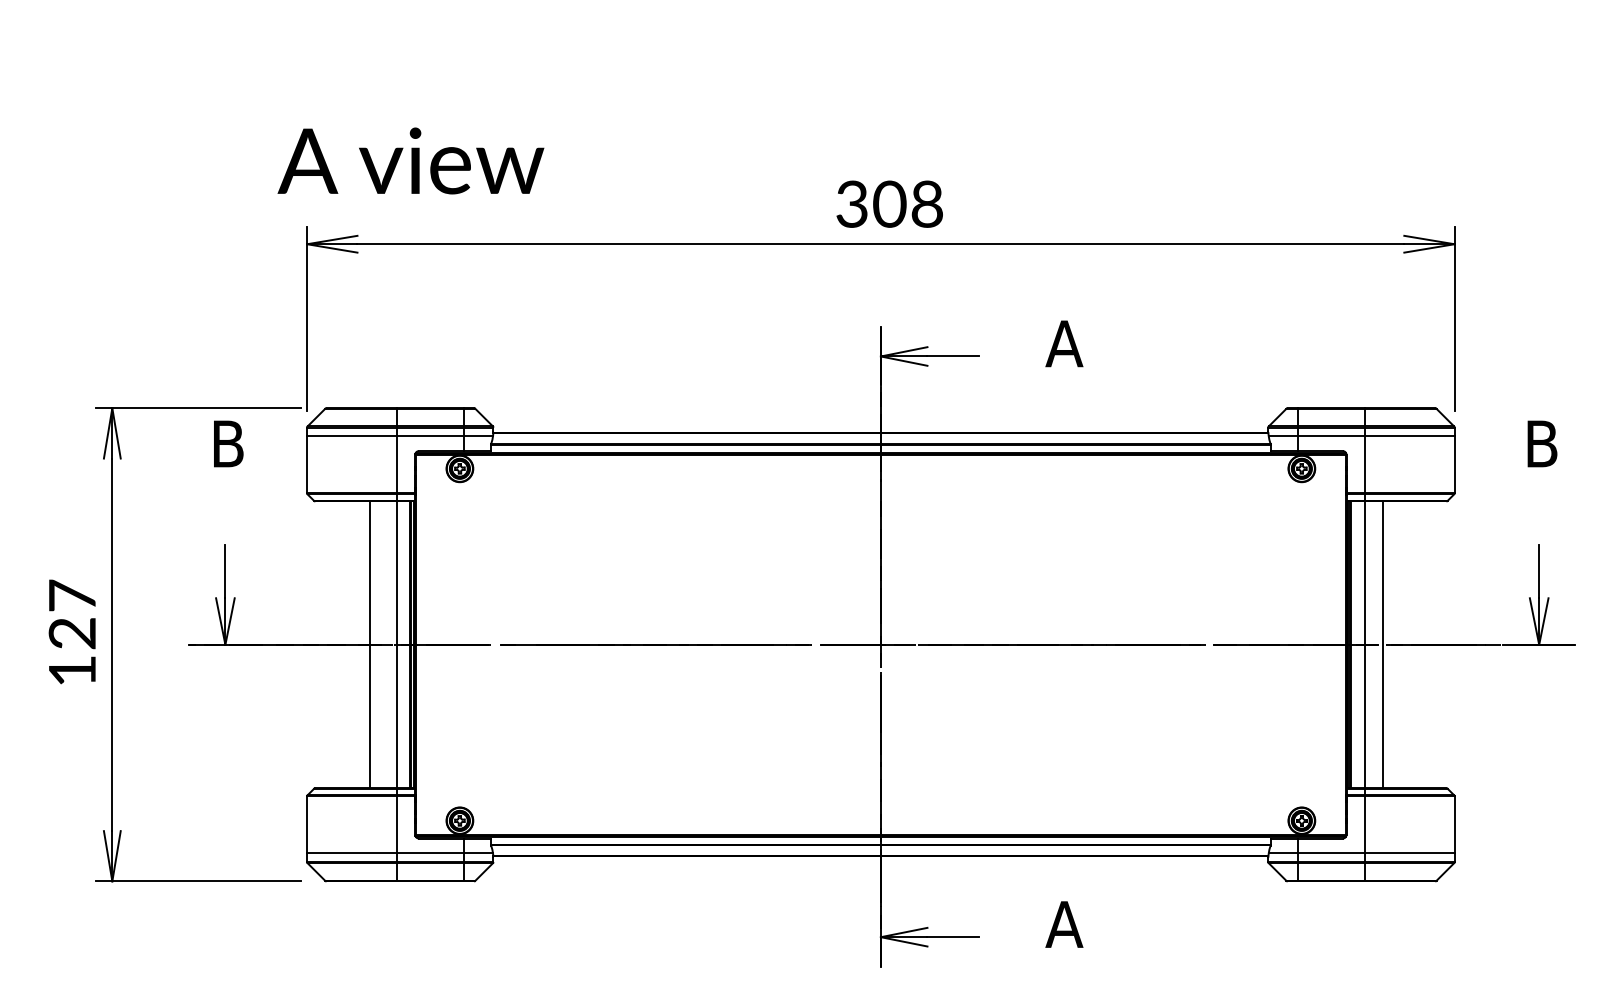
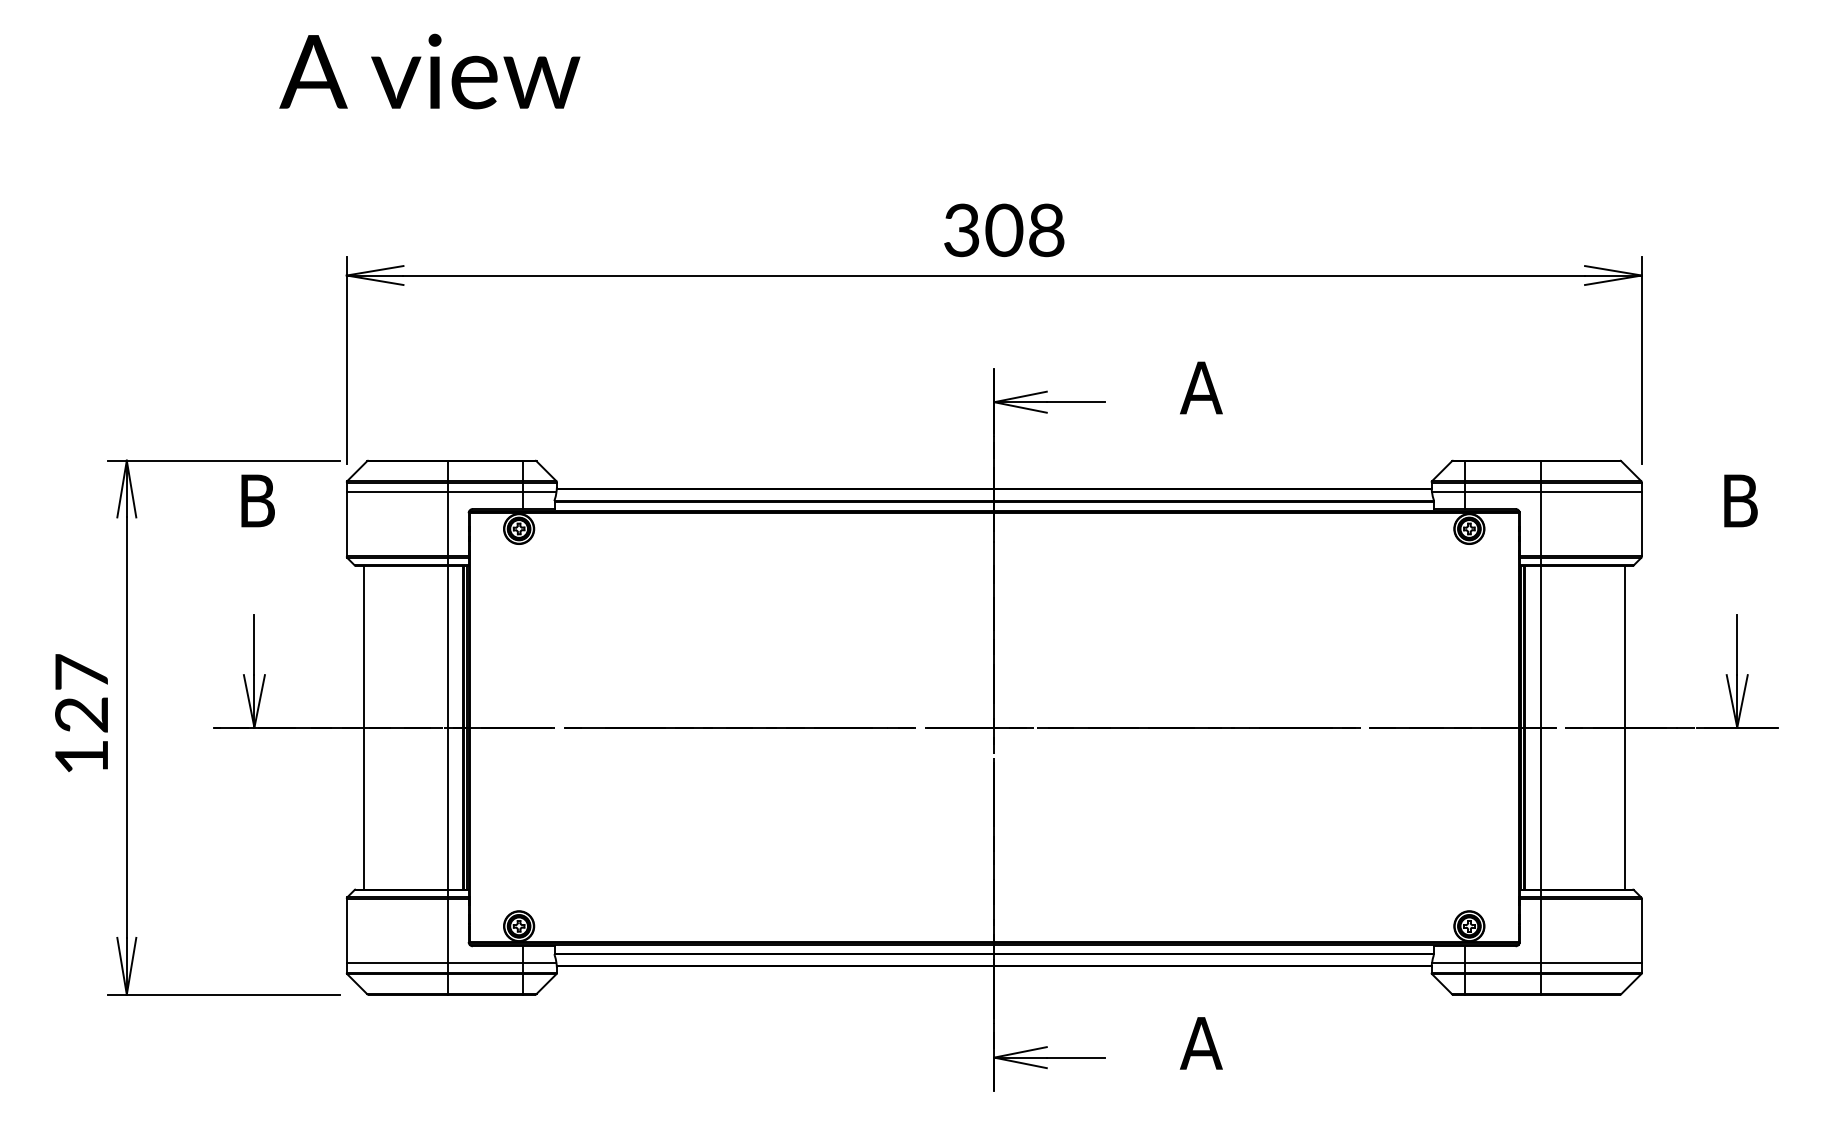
text: (410, 160) -> (429, 71), moved
line: (369, 644) -> (363, 727), moved
line: (1382, 644) -> (1624, 727), moved

